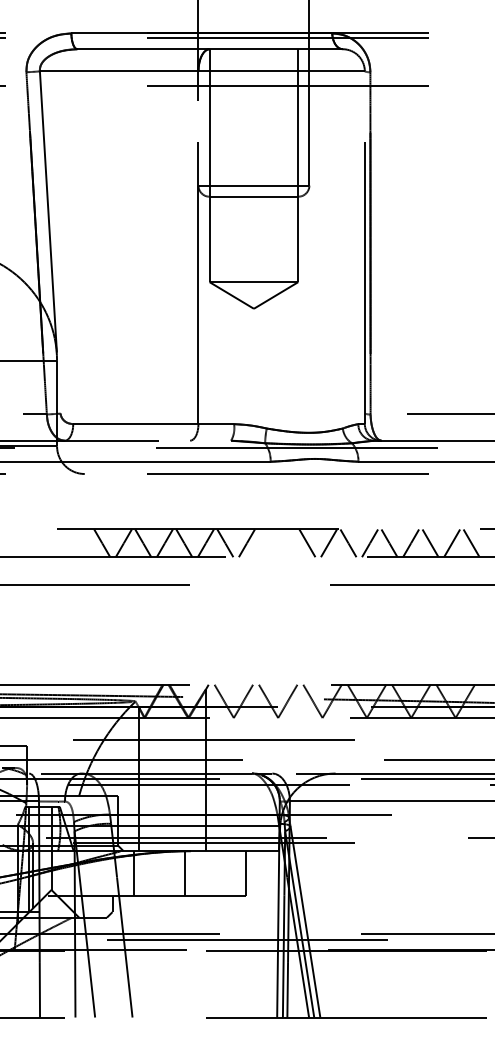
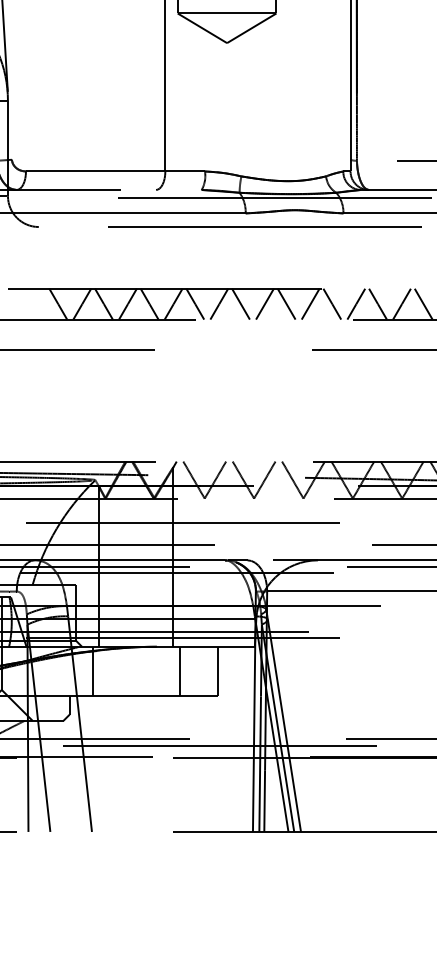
line: (266, 543) -> (241, 304), added
line: (287, 543) -> (264, 304), added
line: (185, 873) -> (179, 671), moved

